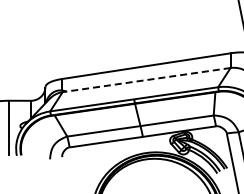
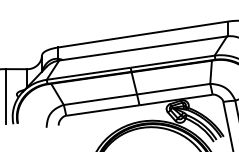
line: (146, 80) -> (143, 48), dashed -> solid

